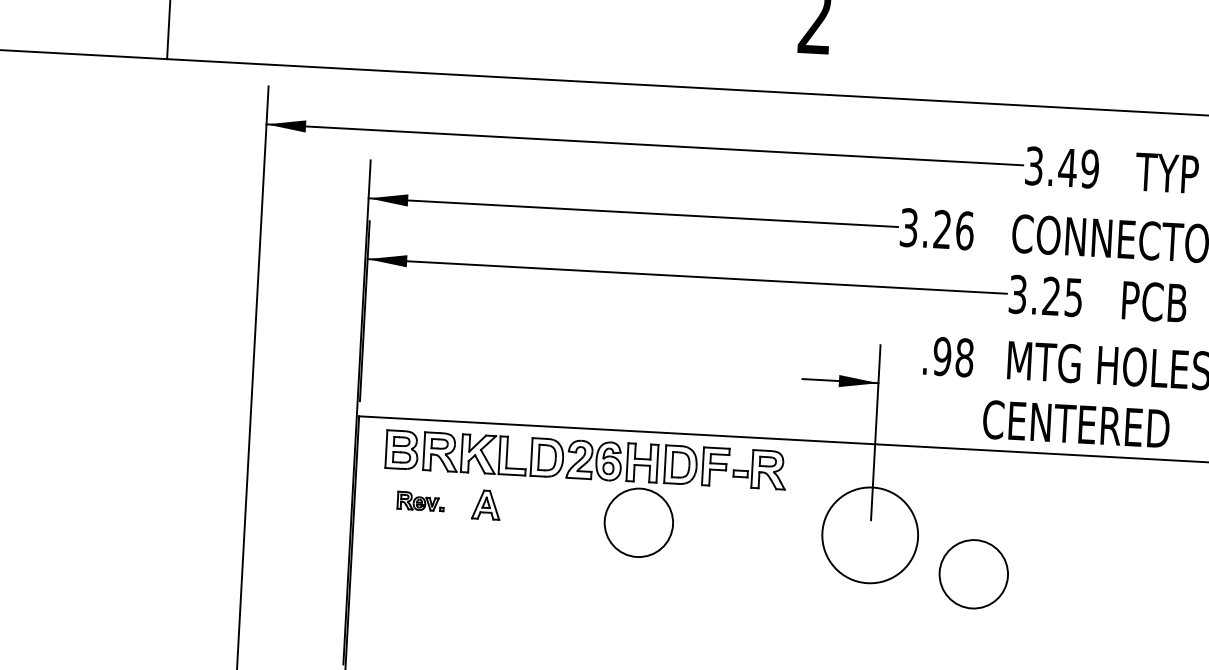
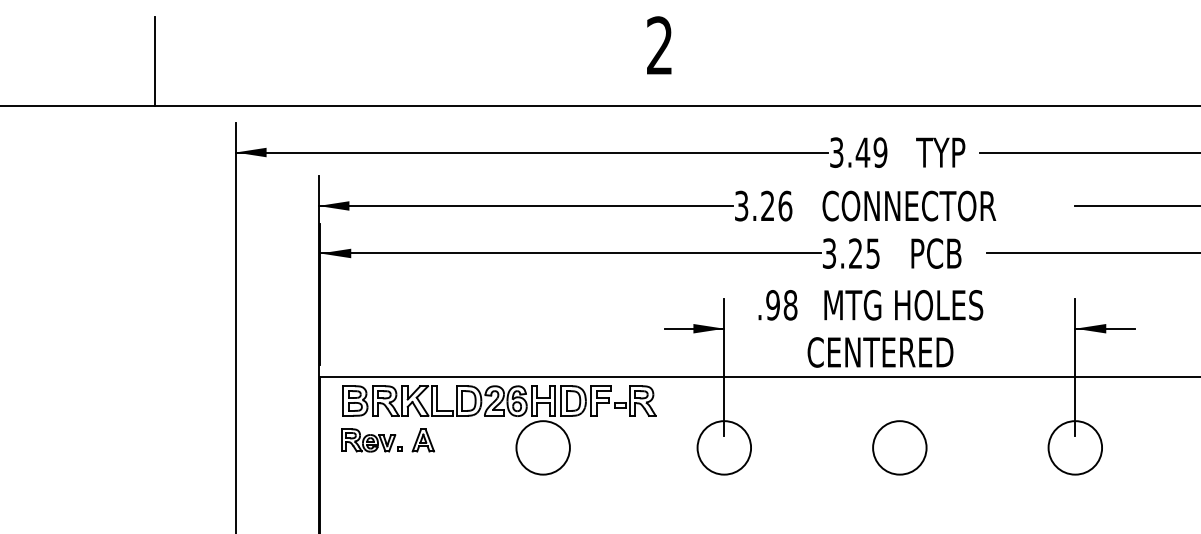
part: (420, 501) -> (371, 440), size x1.67
circle: (870, 534) -> (724, 447), size x0.71
circle: (973, 573) -> (899, 447), moved

